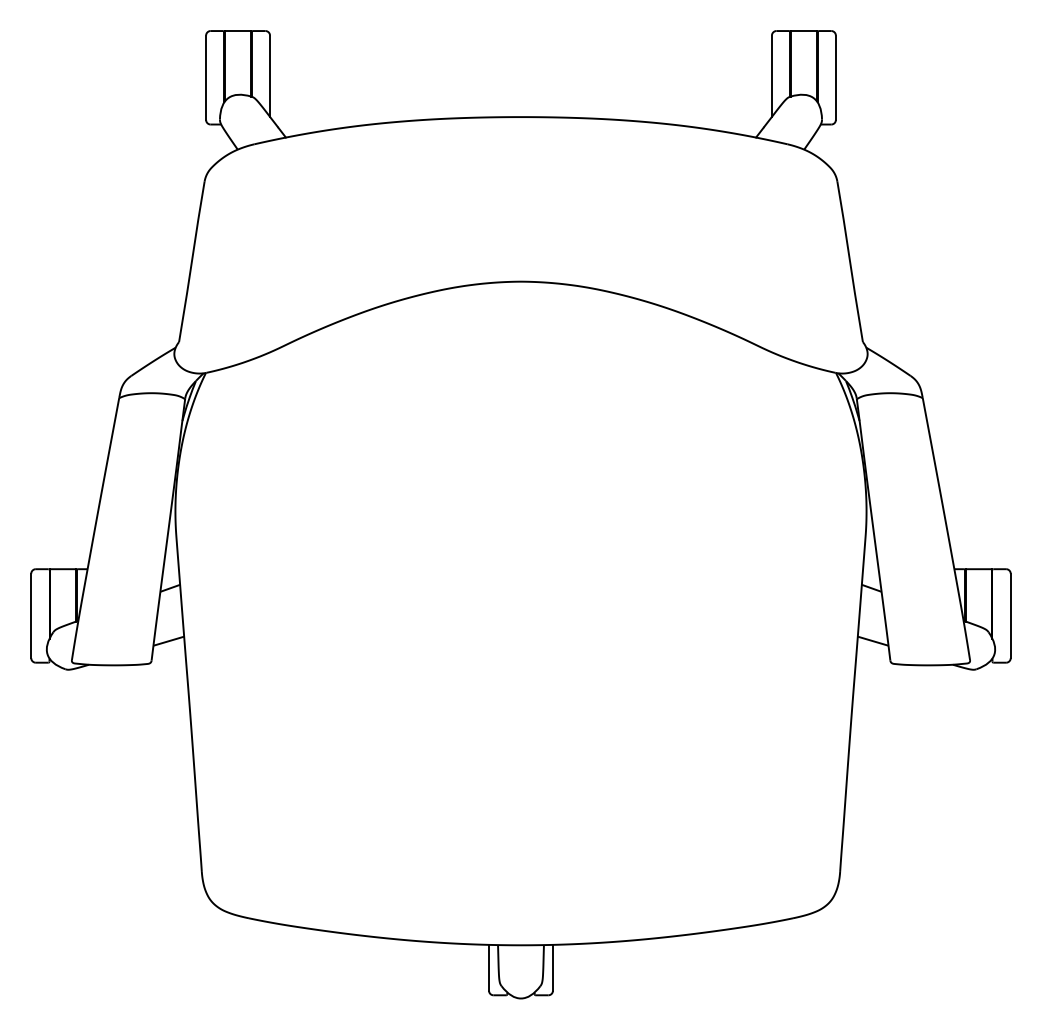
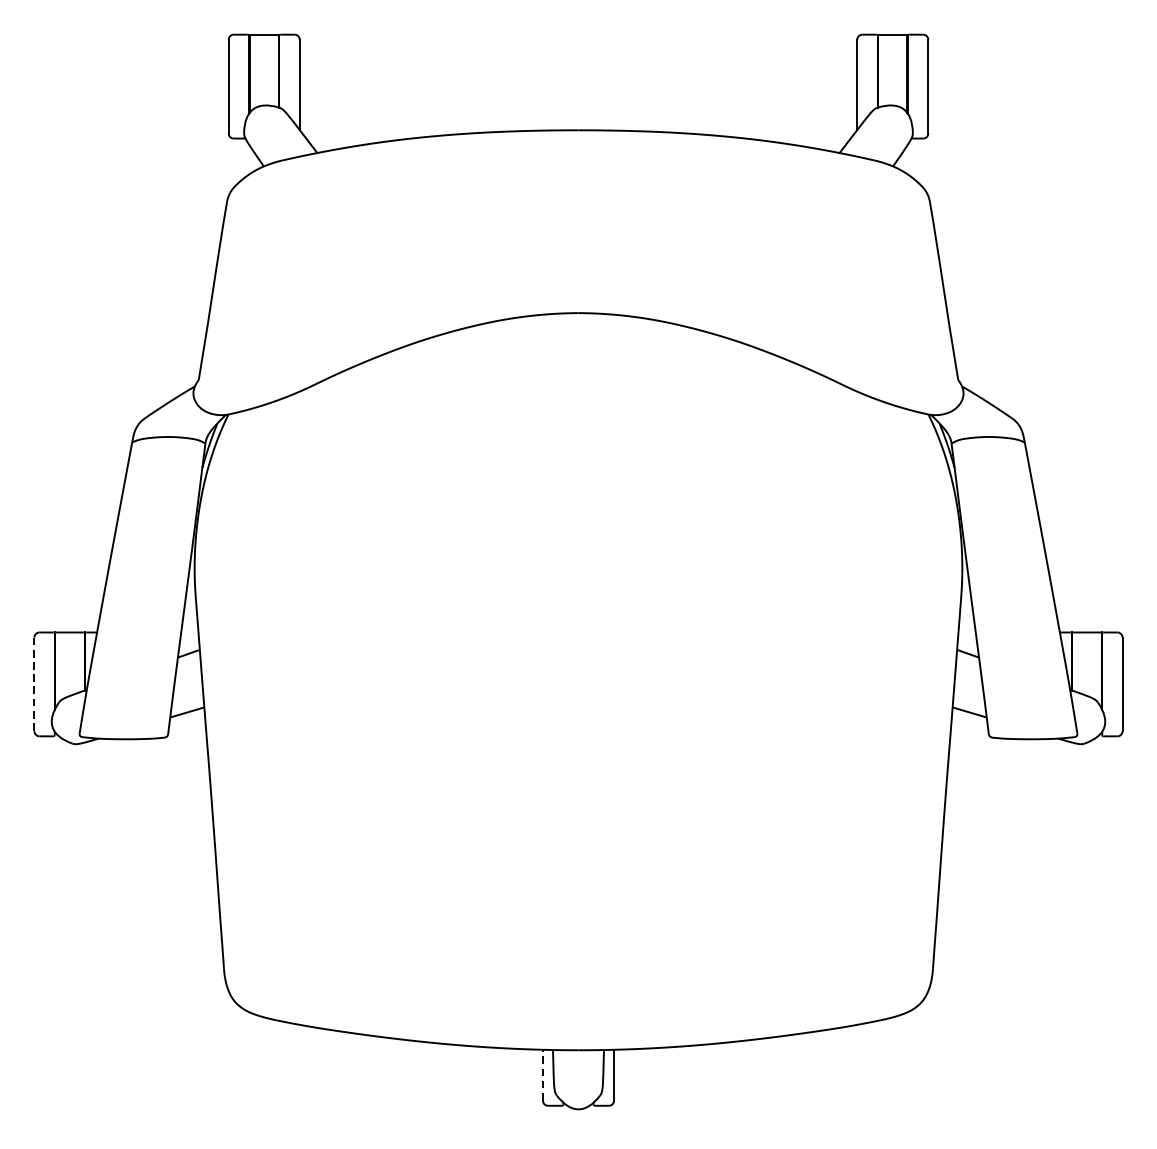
line: (31, 616) -> (34, 685), solid -> dashed
line: (489, 967) -> (543, 1074), solid -> dashed

